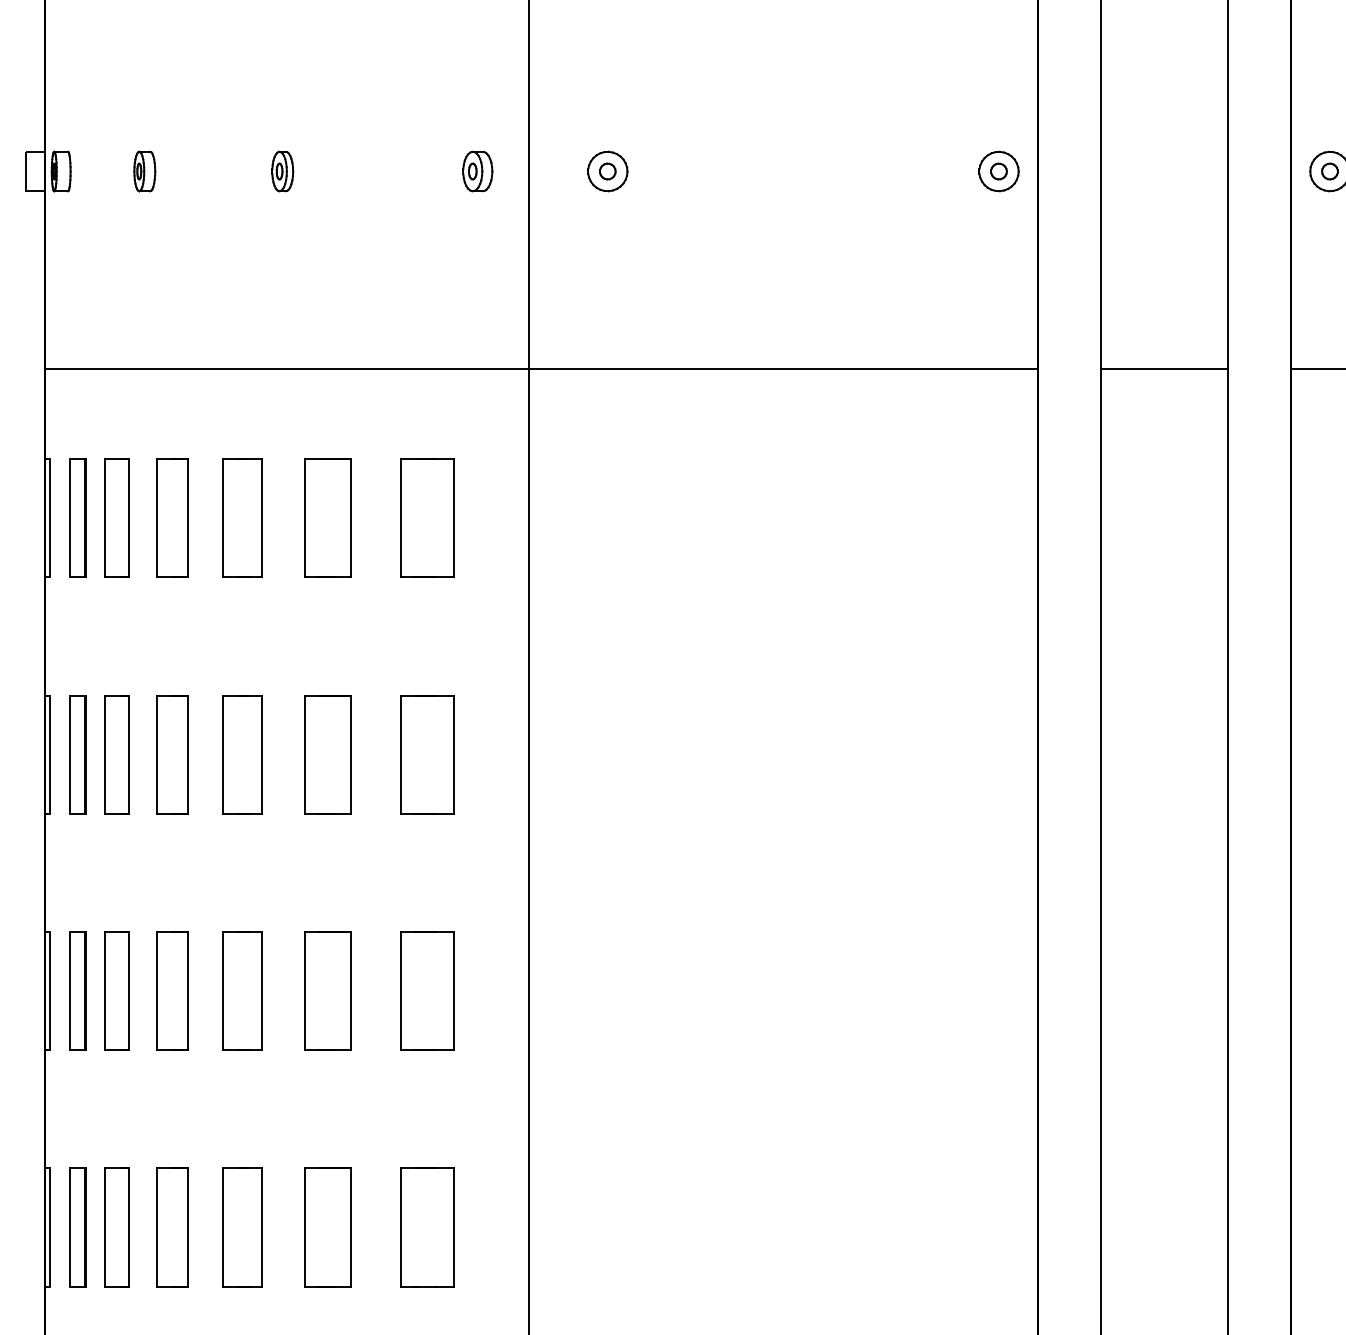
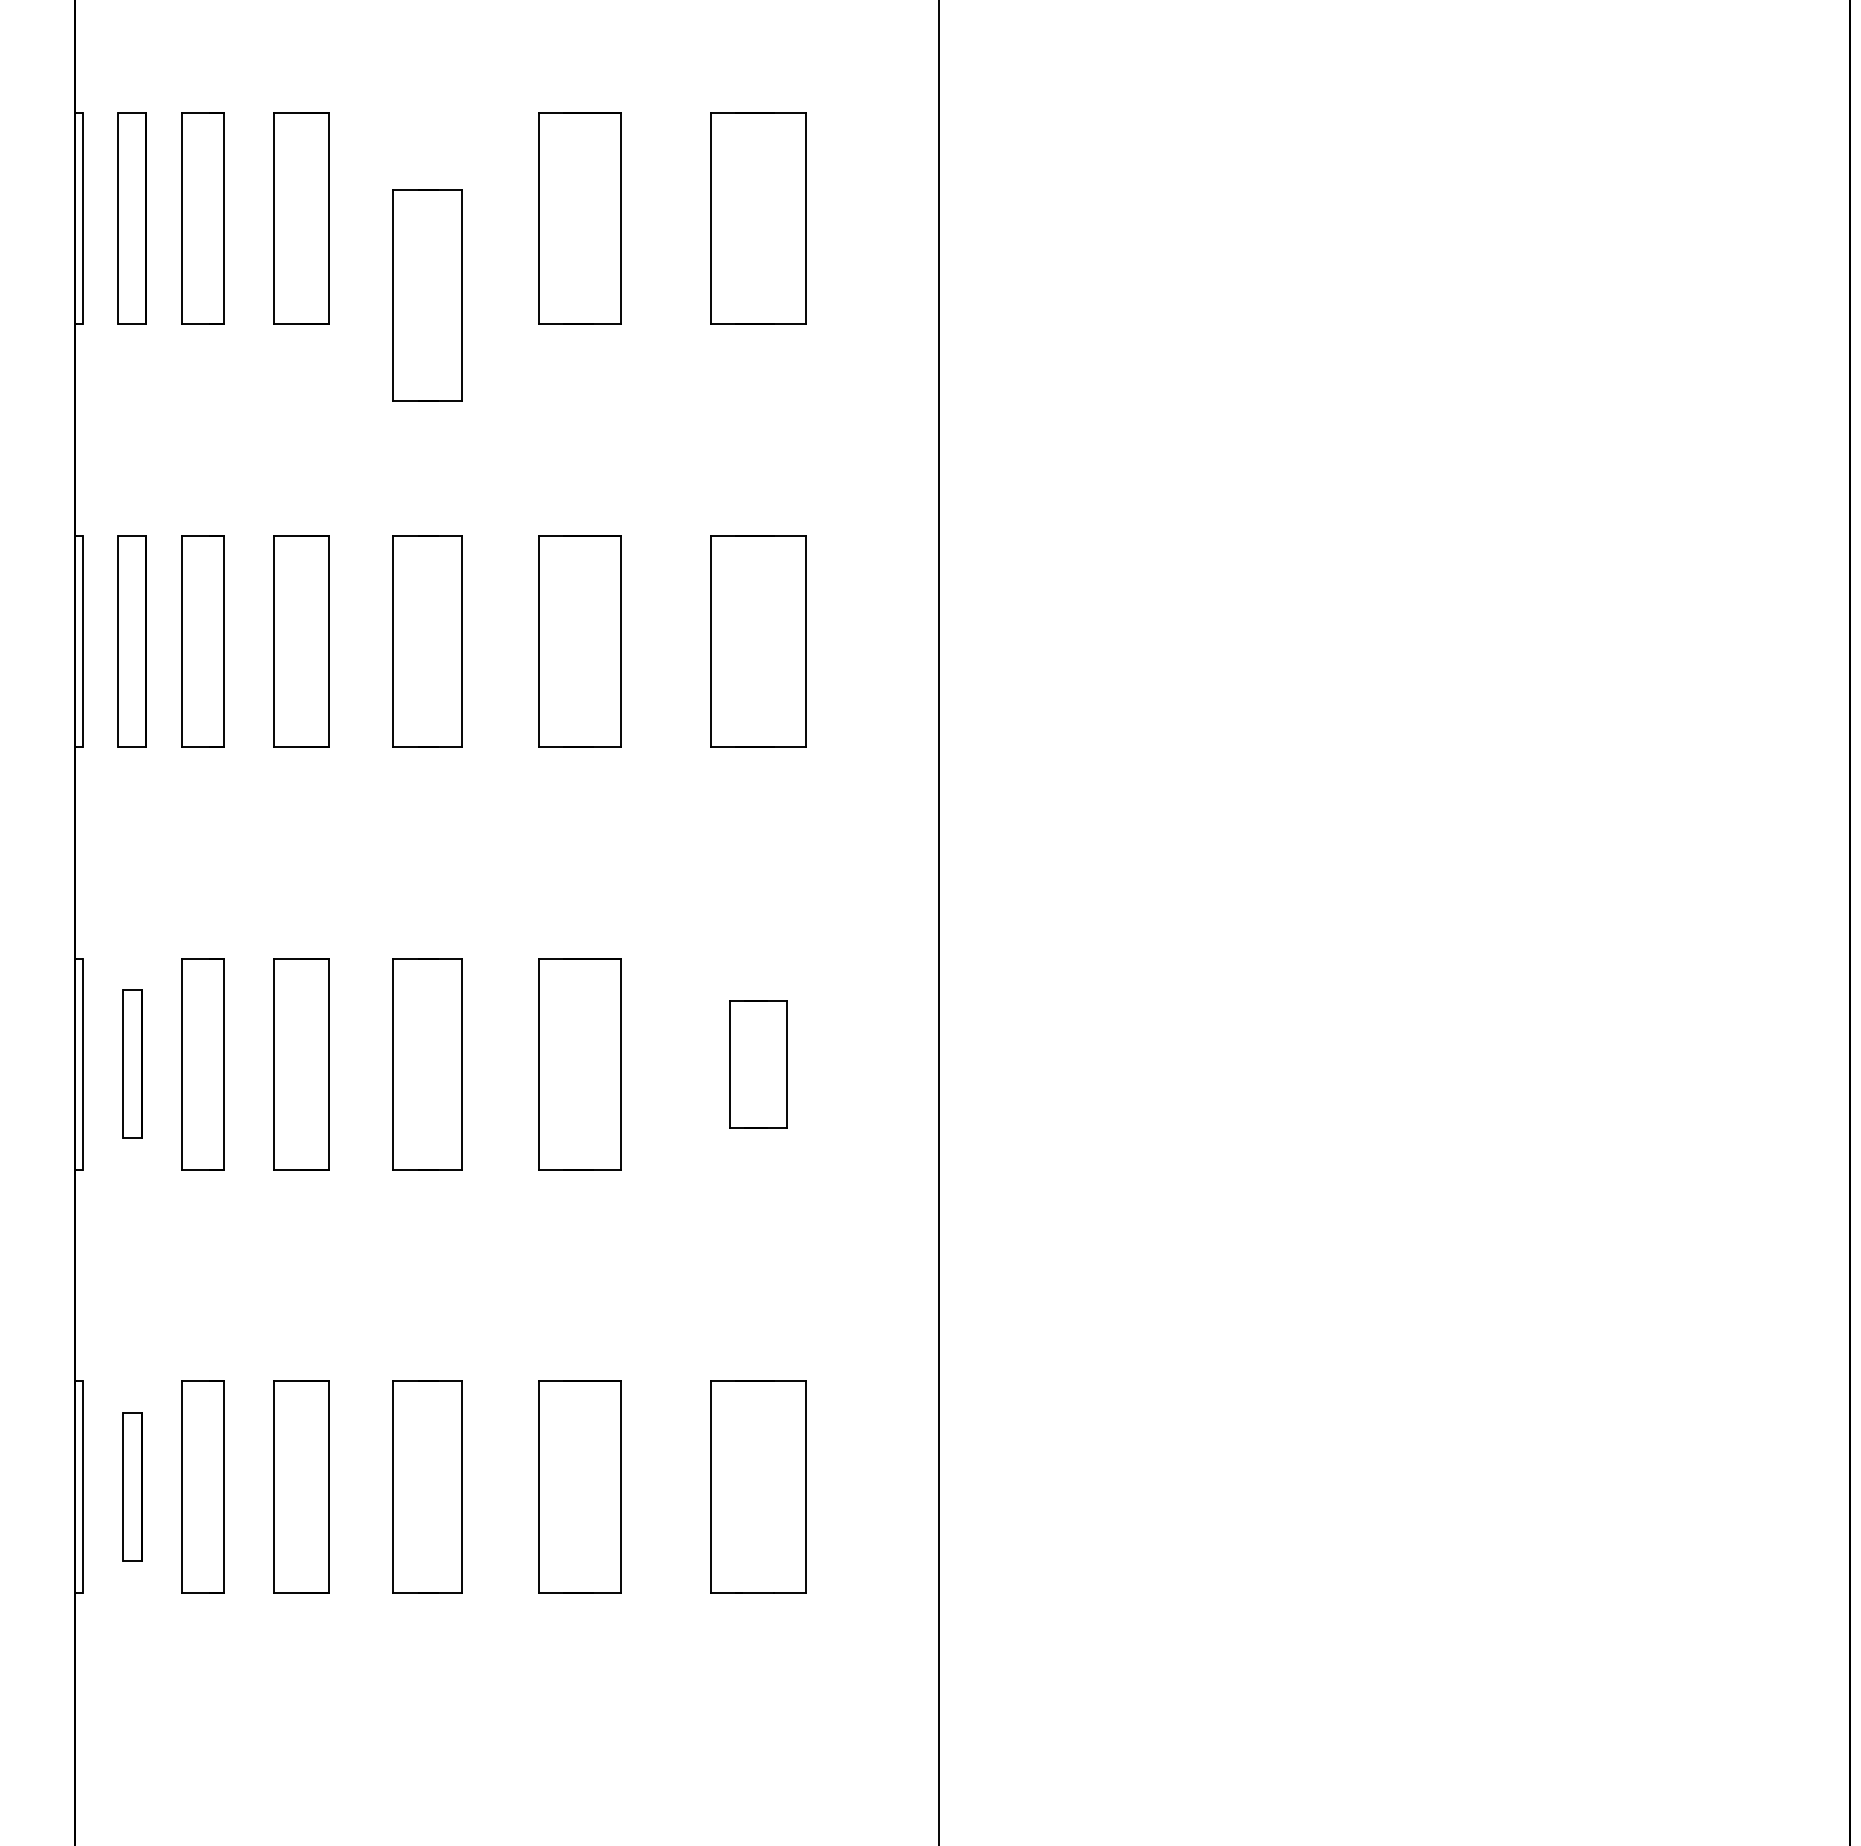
part: (242, 517) -> (427, 294), moved
part: (77, 990) -> (132, 1063), size x0.7
part: (427, 990) -> (757, 1063), size x0.6
part: (77, 1227) -> (132, 1486), size x0.7

